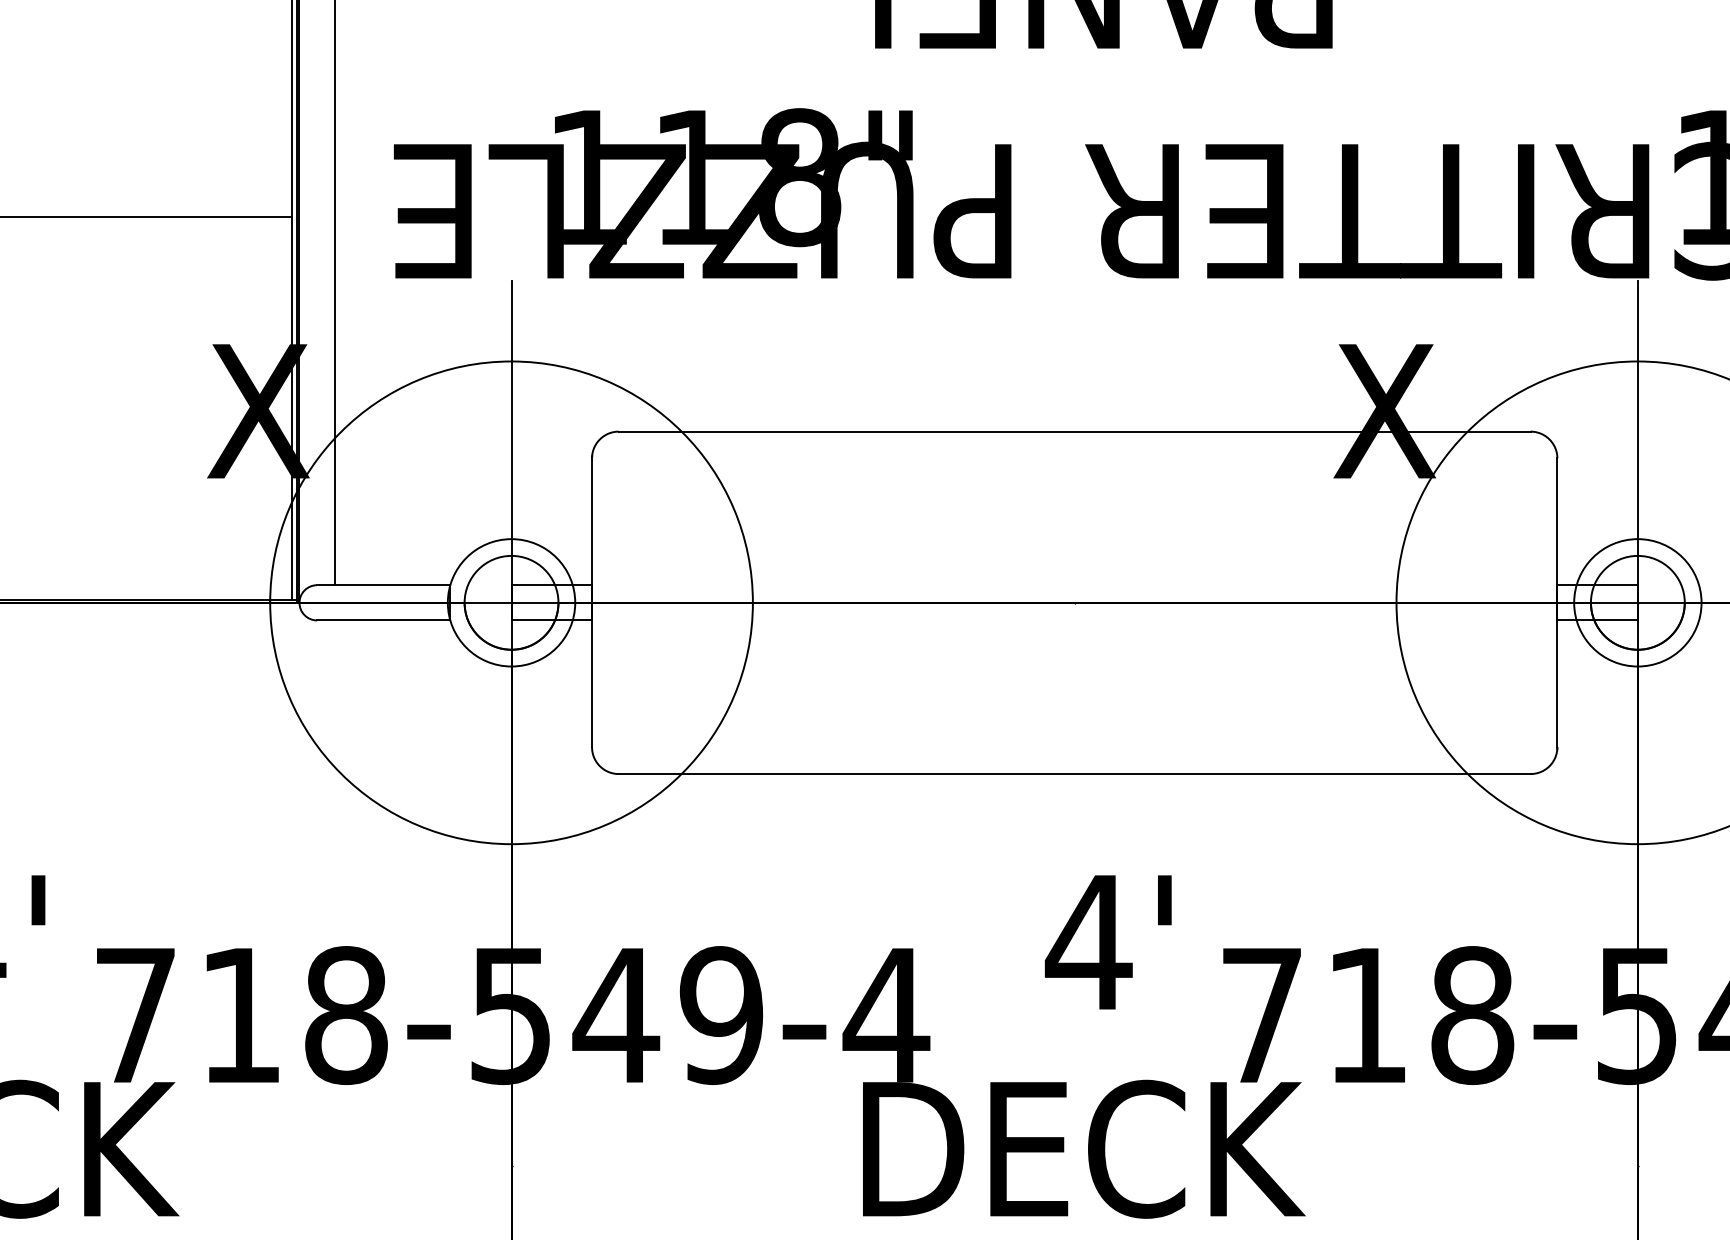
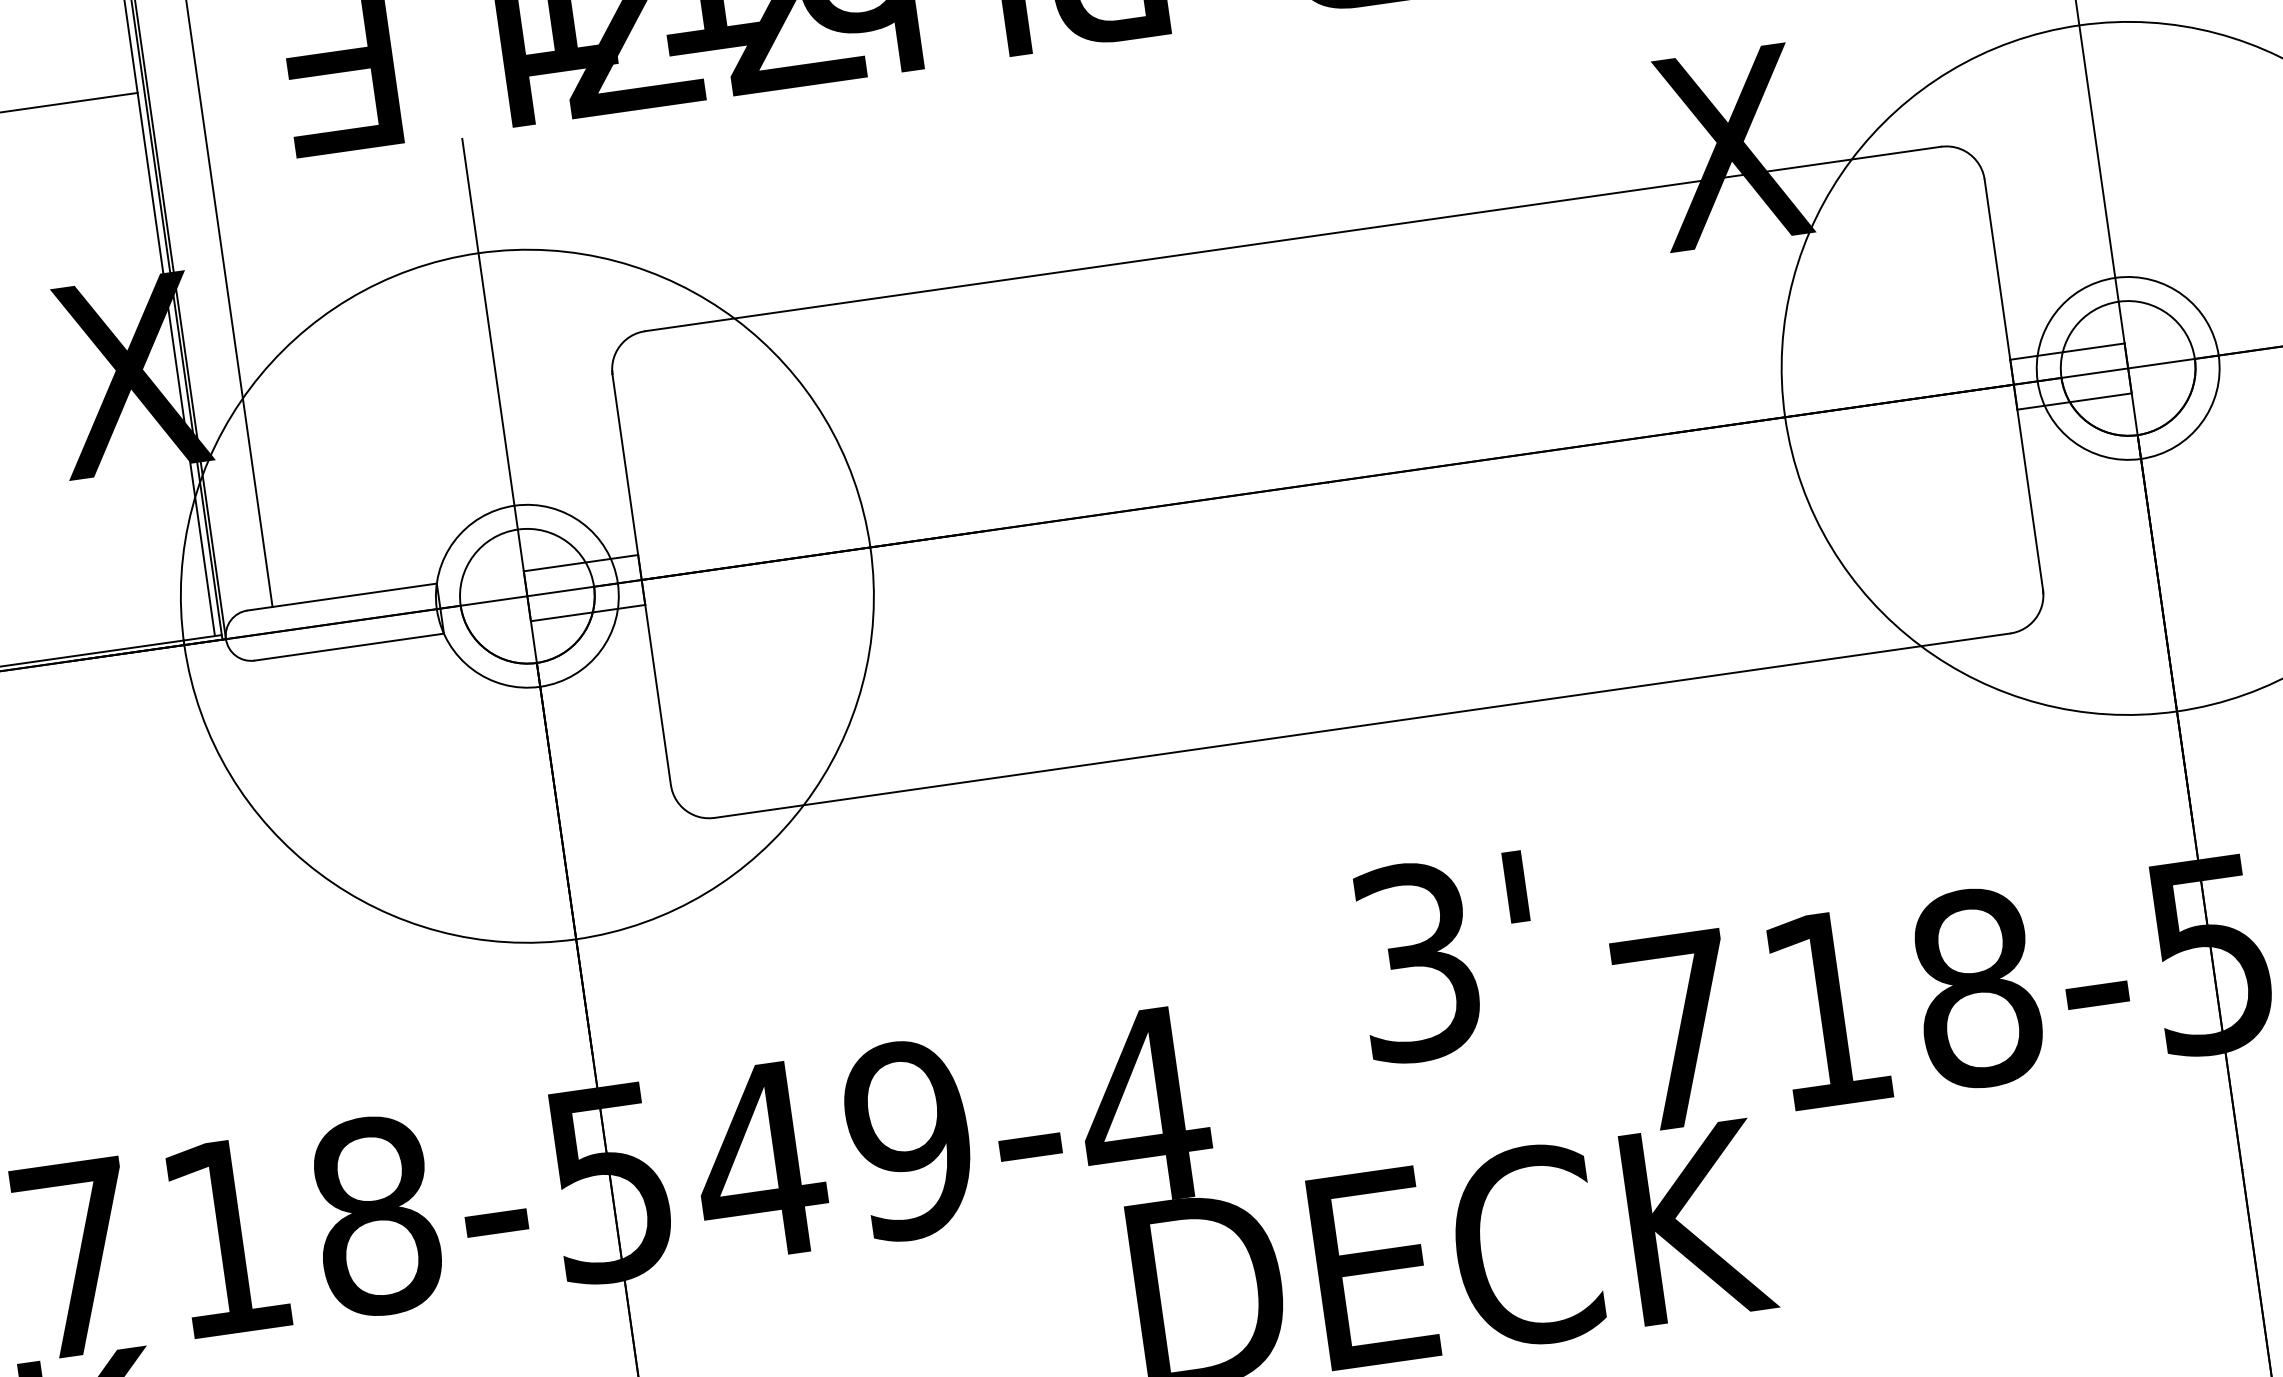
text: (1088, 942) -> (1416, 962), 4' -> 3'

